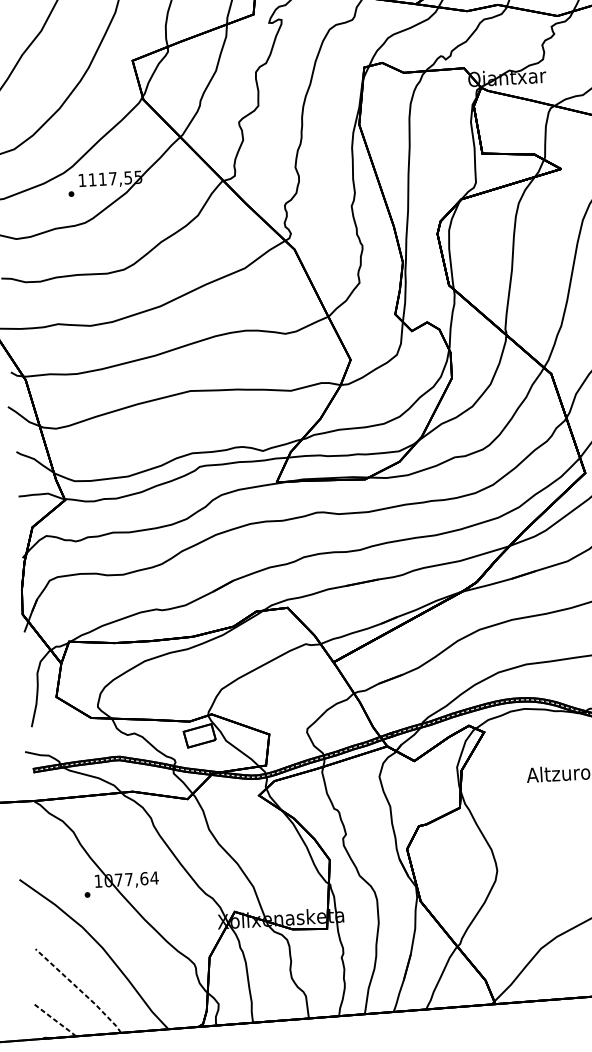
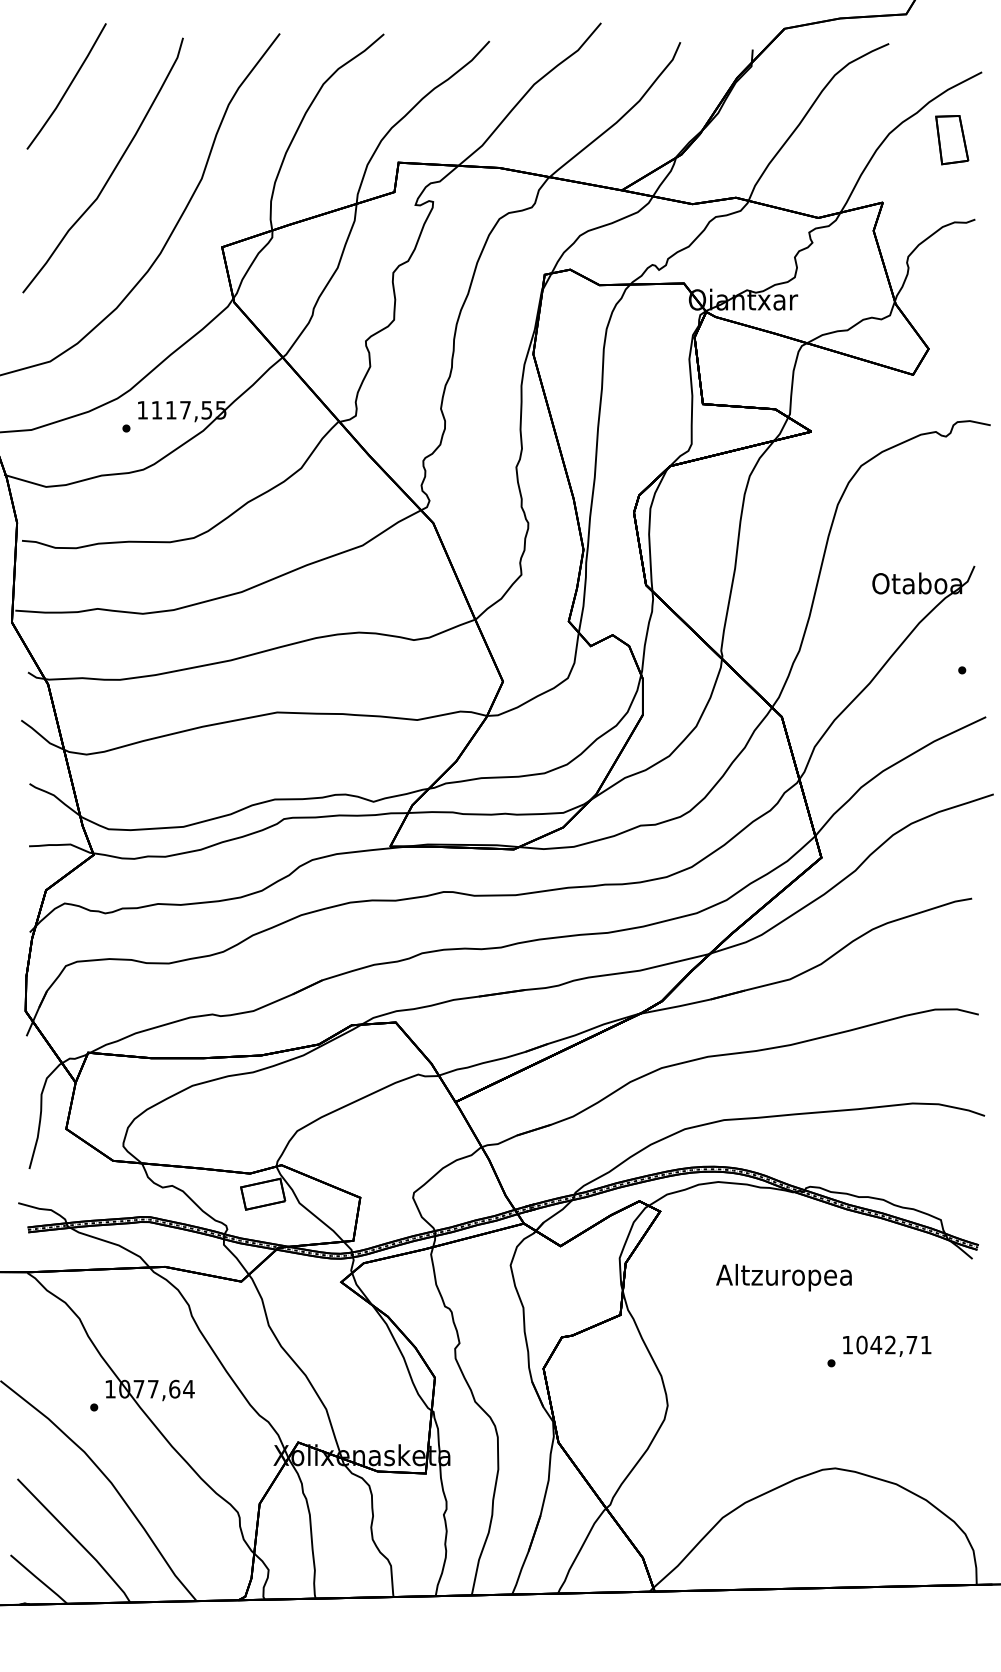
line: (80, 990) -> (76, 1539), dashed -> solid
line: (54, 1020) -> (38, 1579), dashed -> solid

